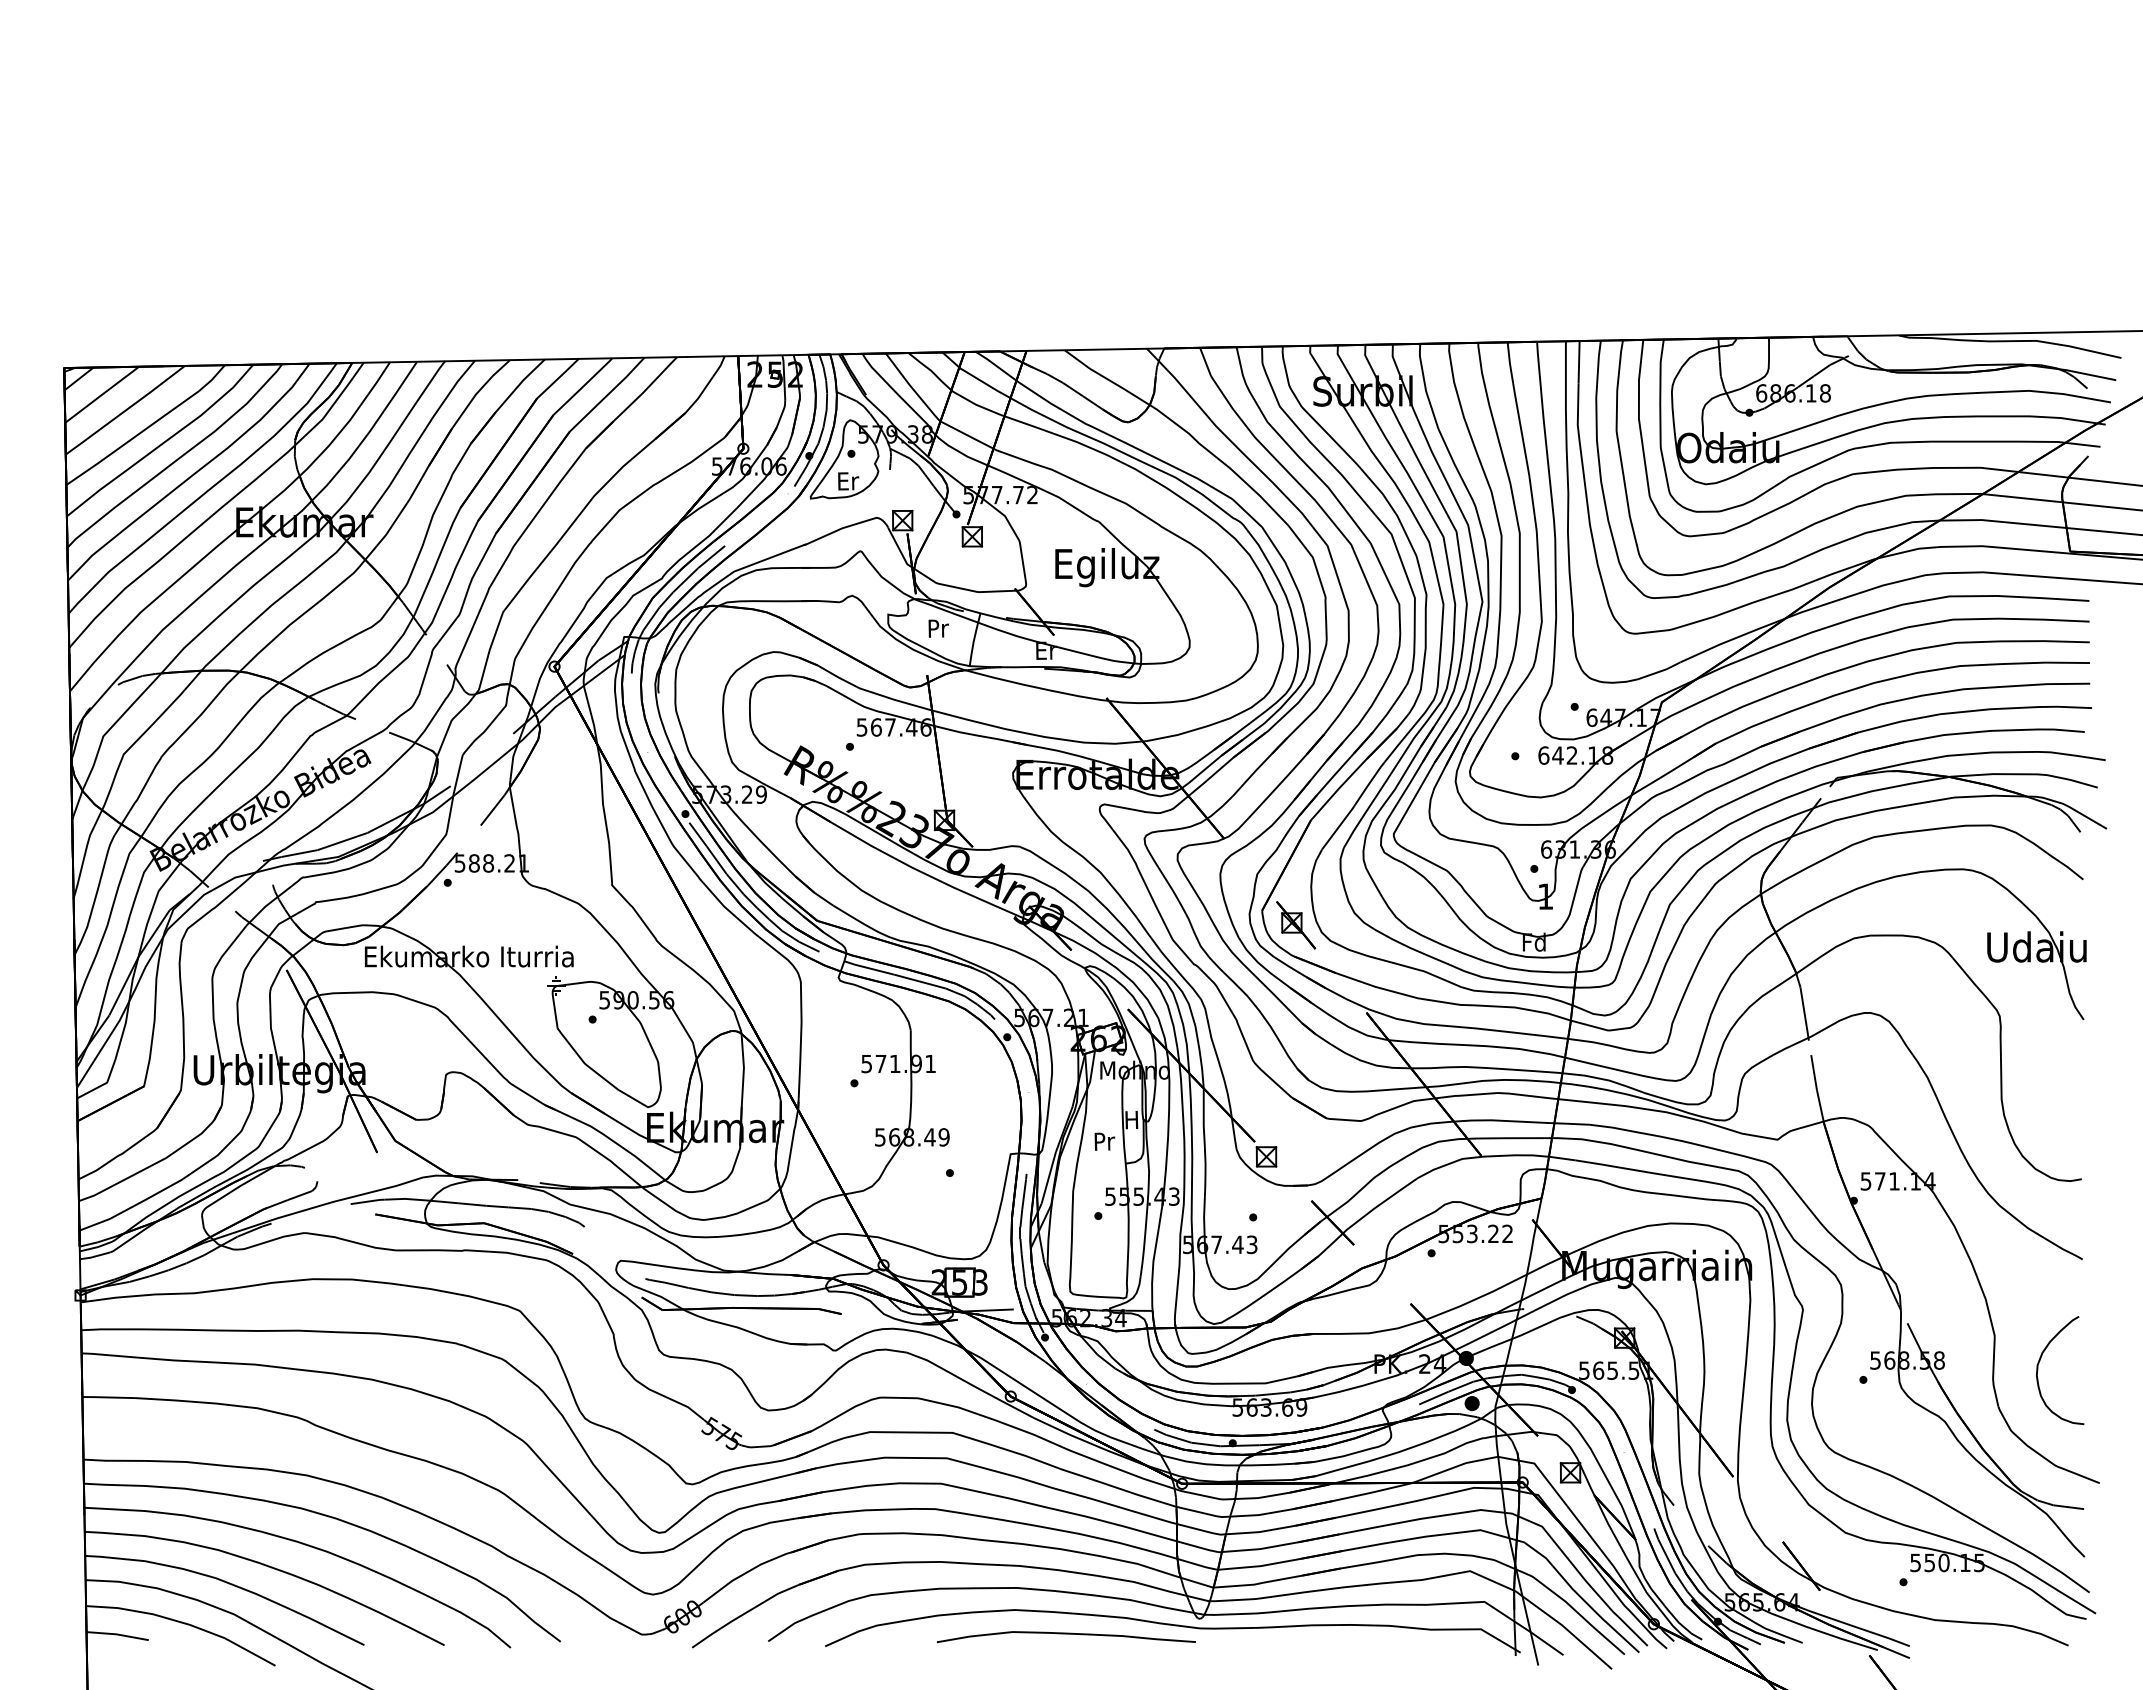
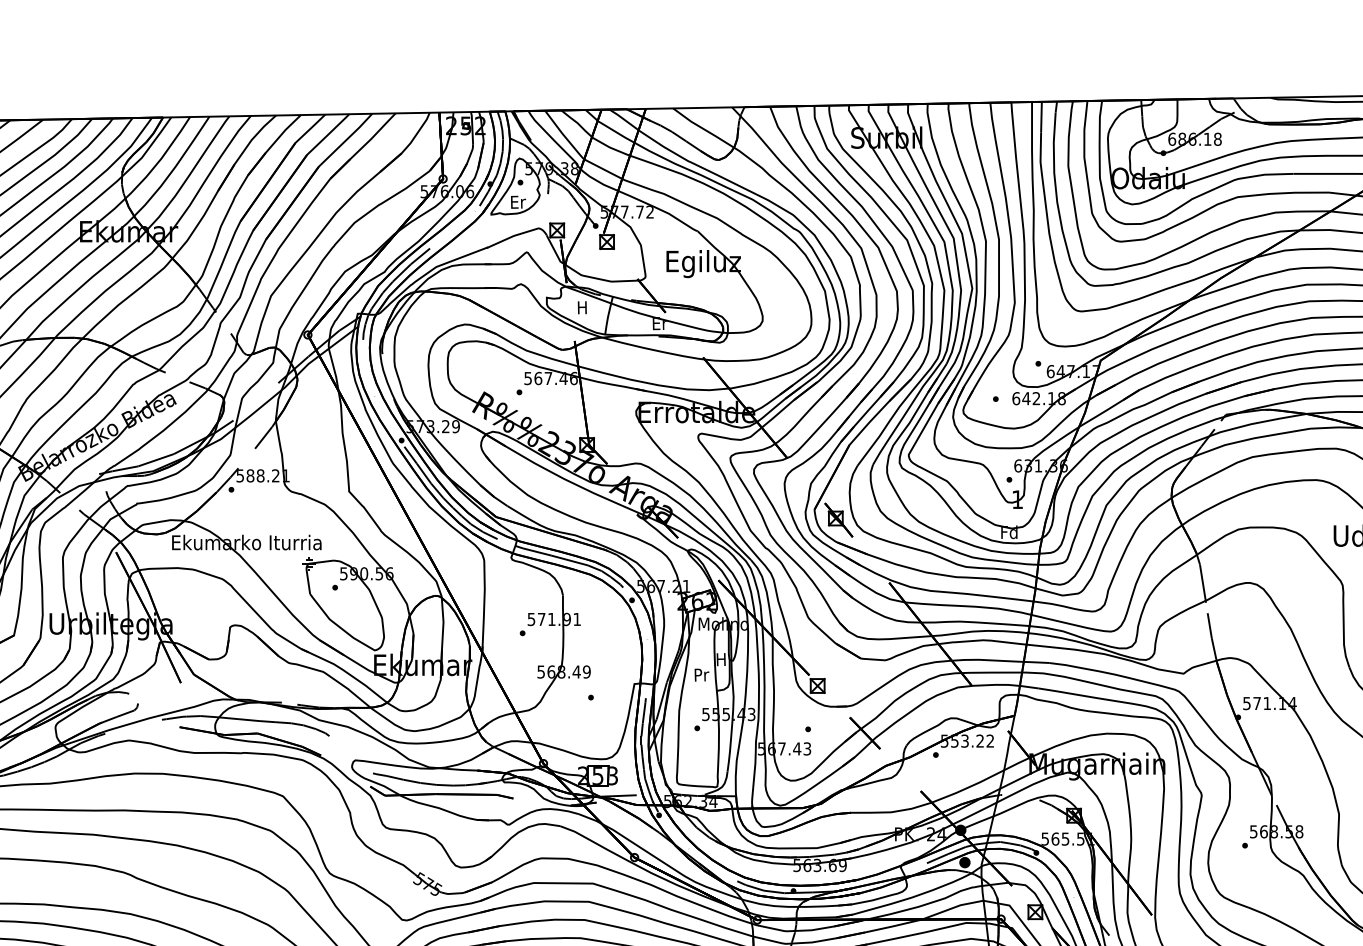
text: (938, 628) -> (582, 307), Pr -> H

